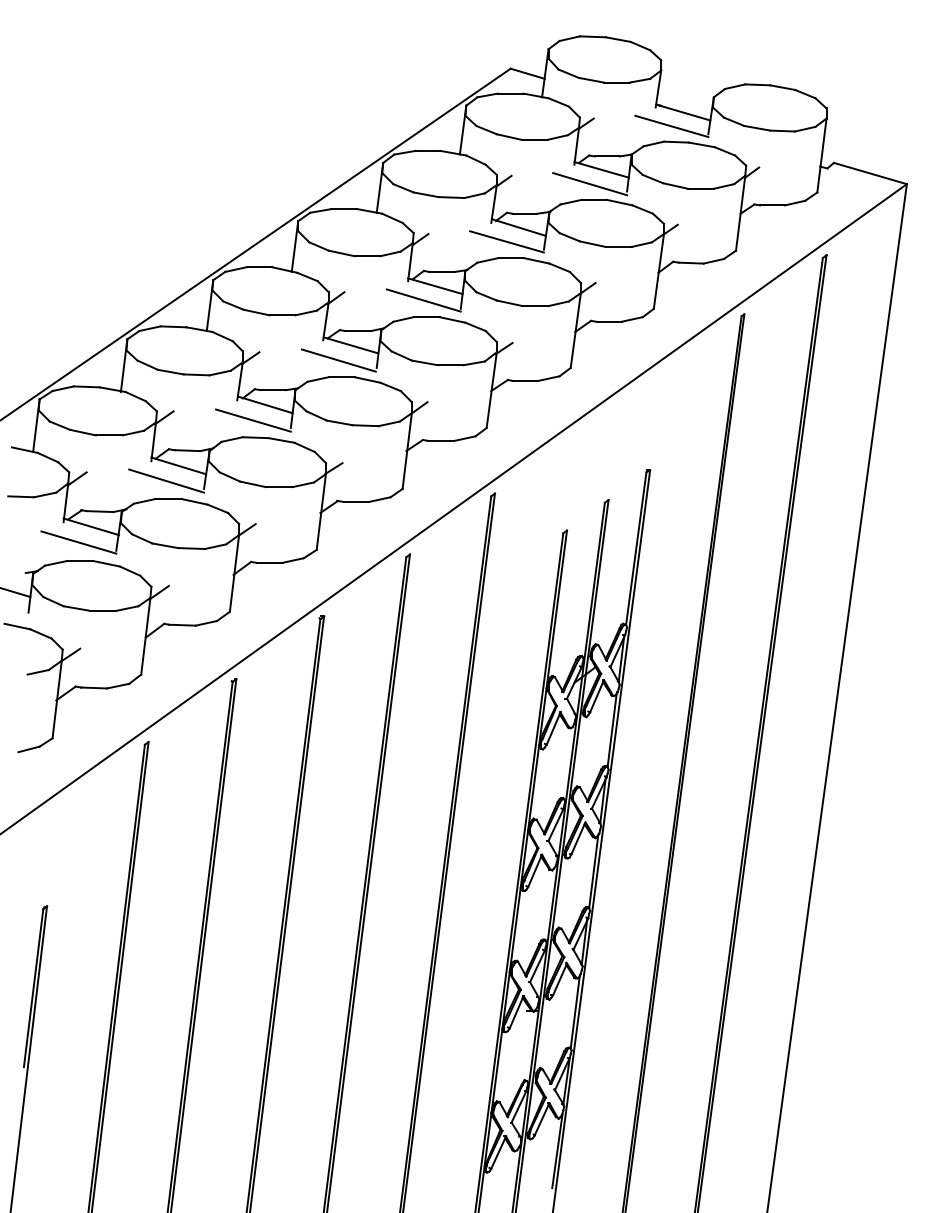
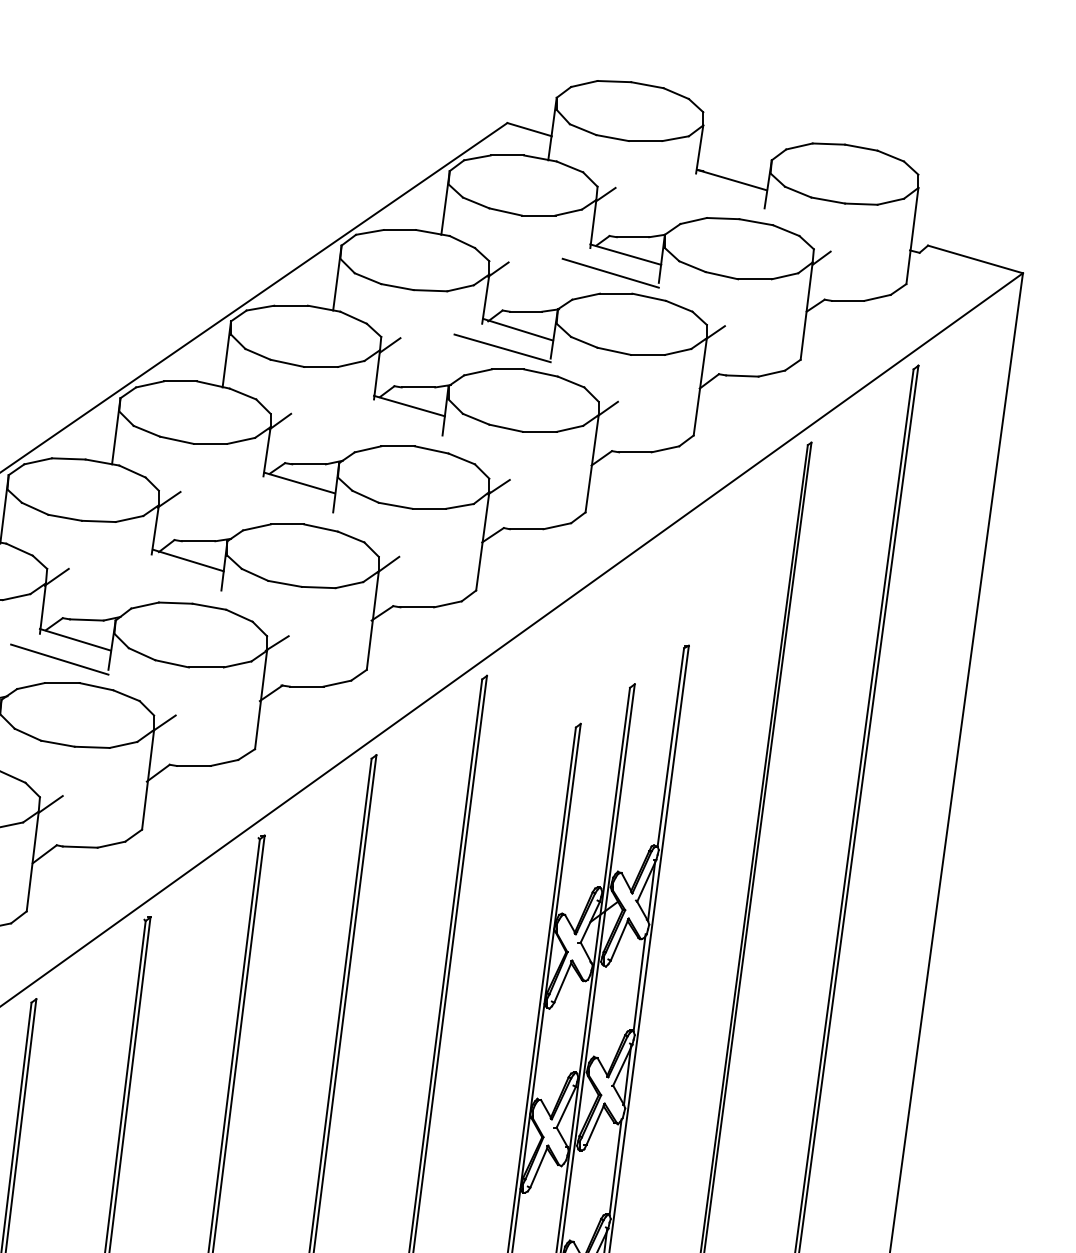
line: (671, 126) -> (716, 198), removed
line: (423, 300) -> (394, 424), removed
line: (338, 360) -> (283, 502), removed
line: (253, 420) -> (172, 580), removed

